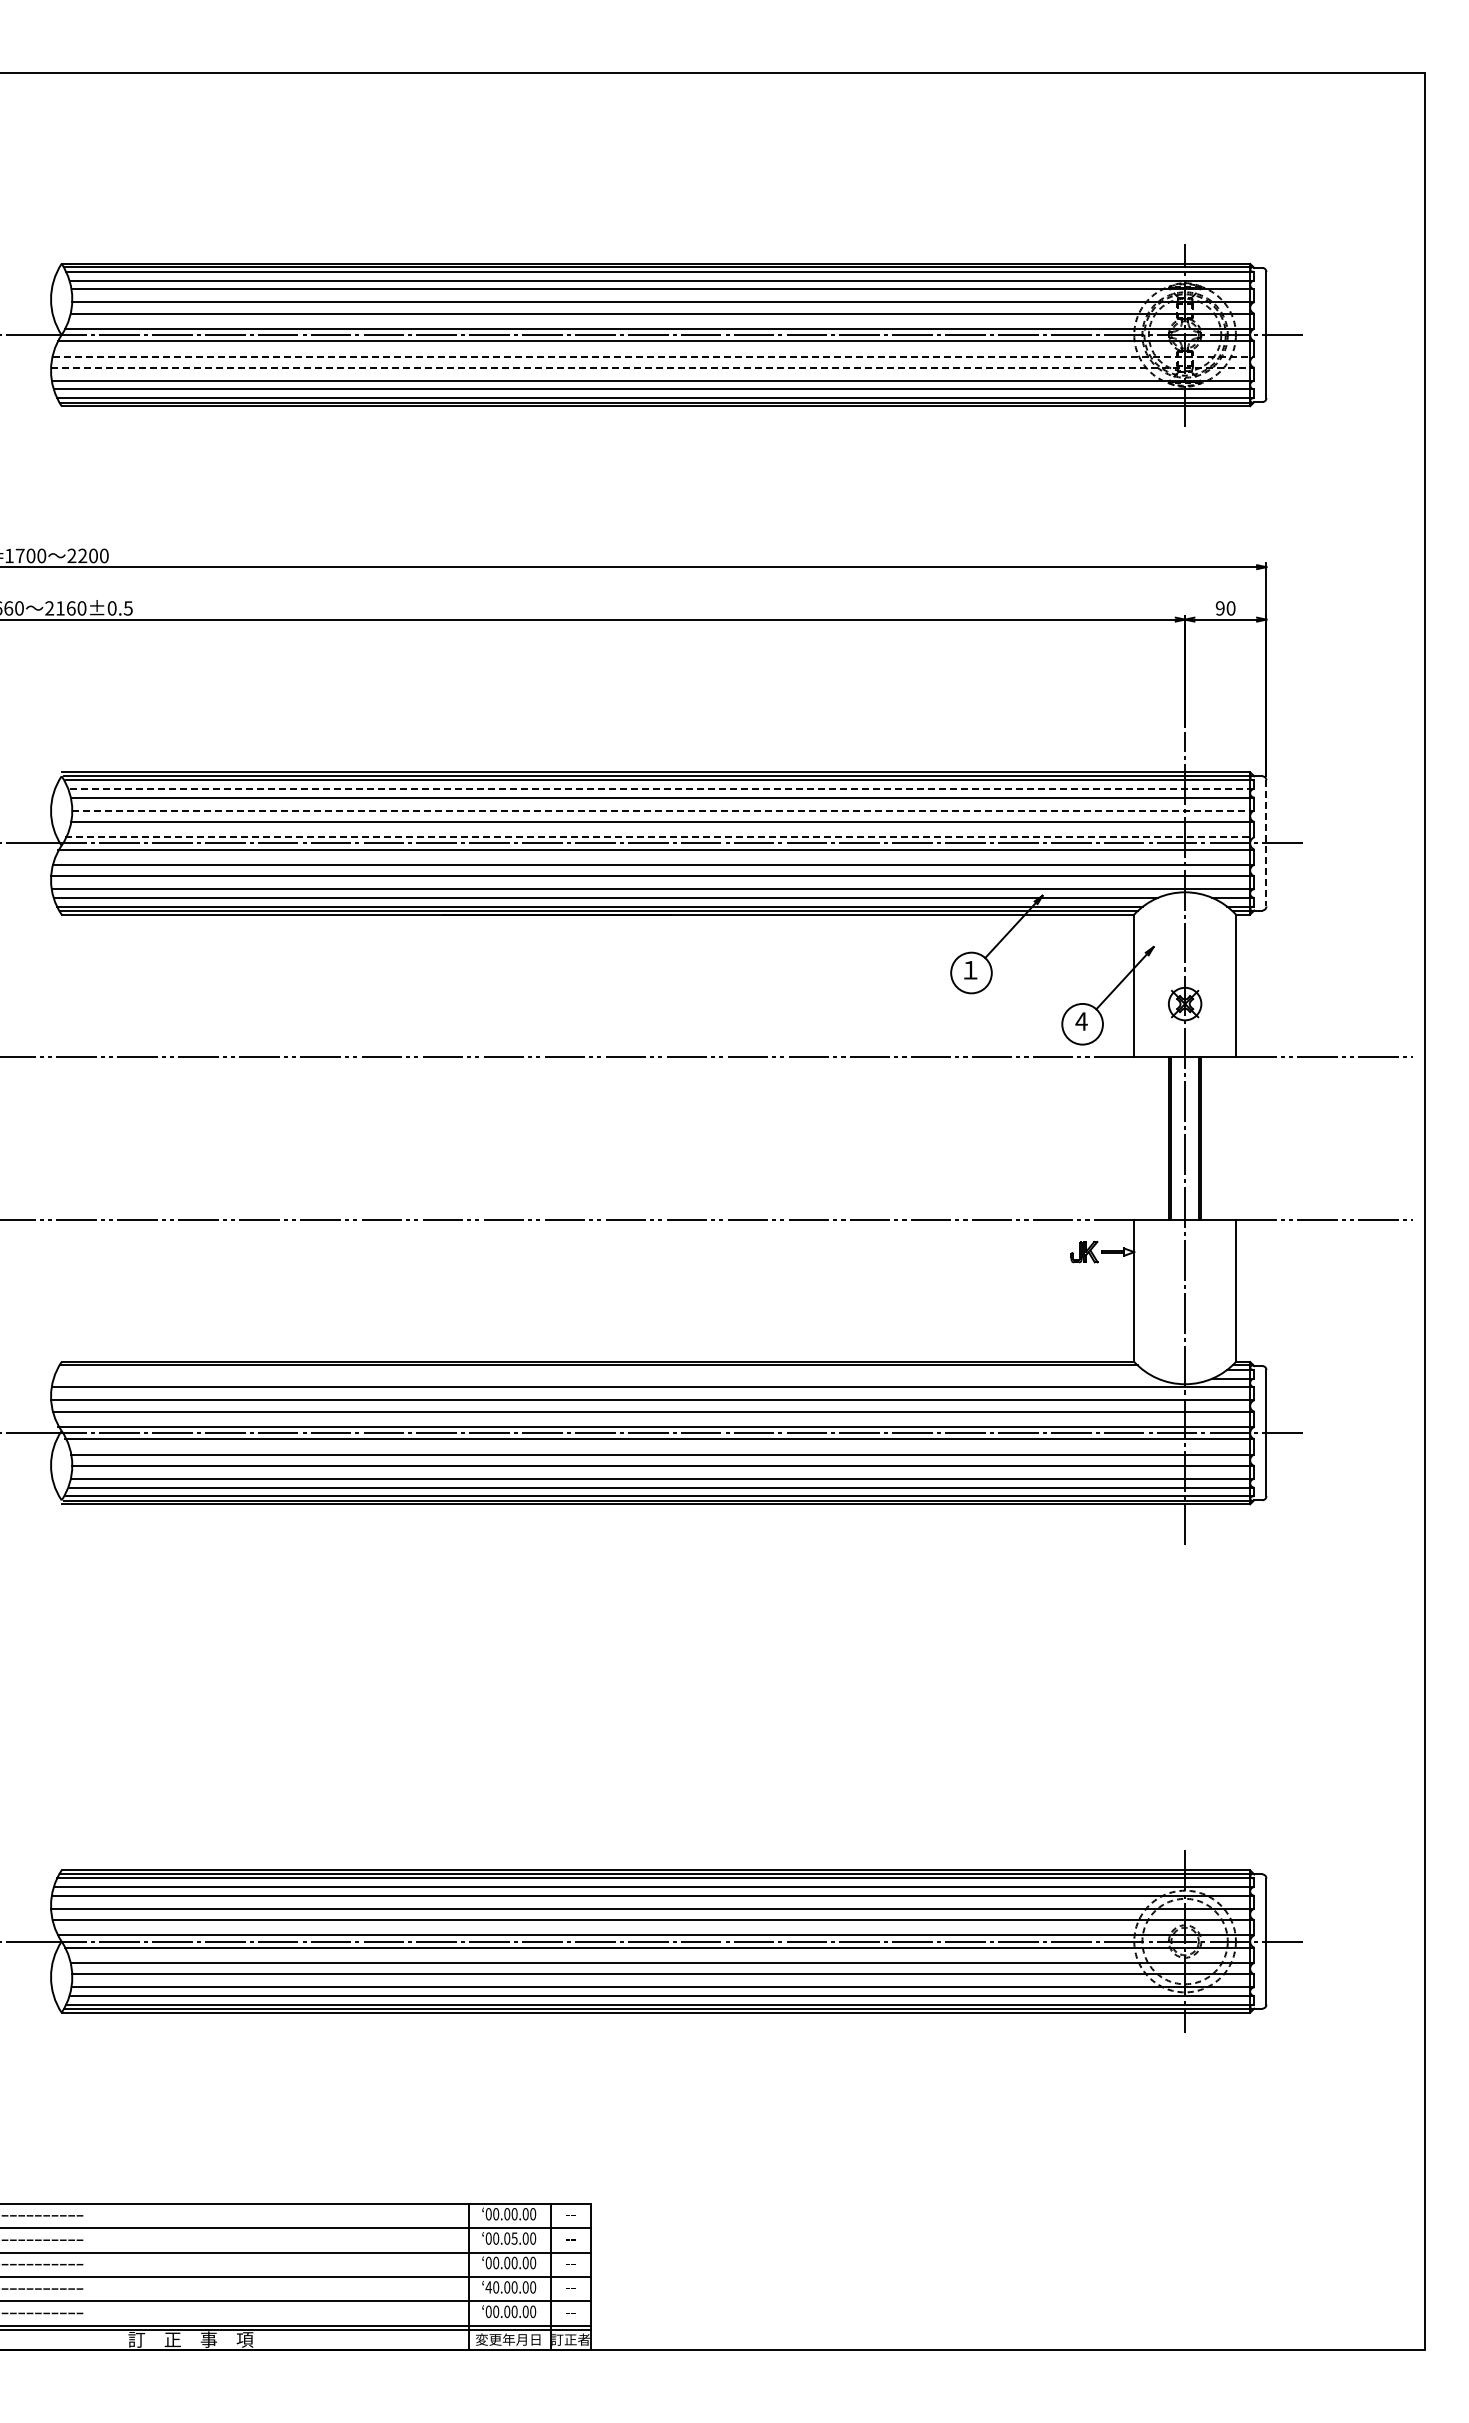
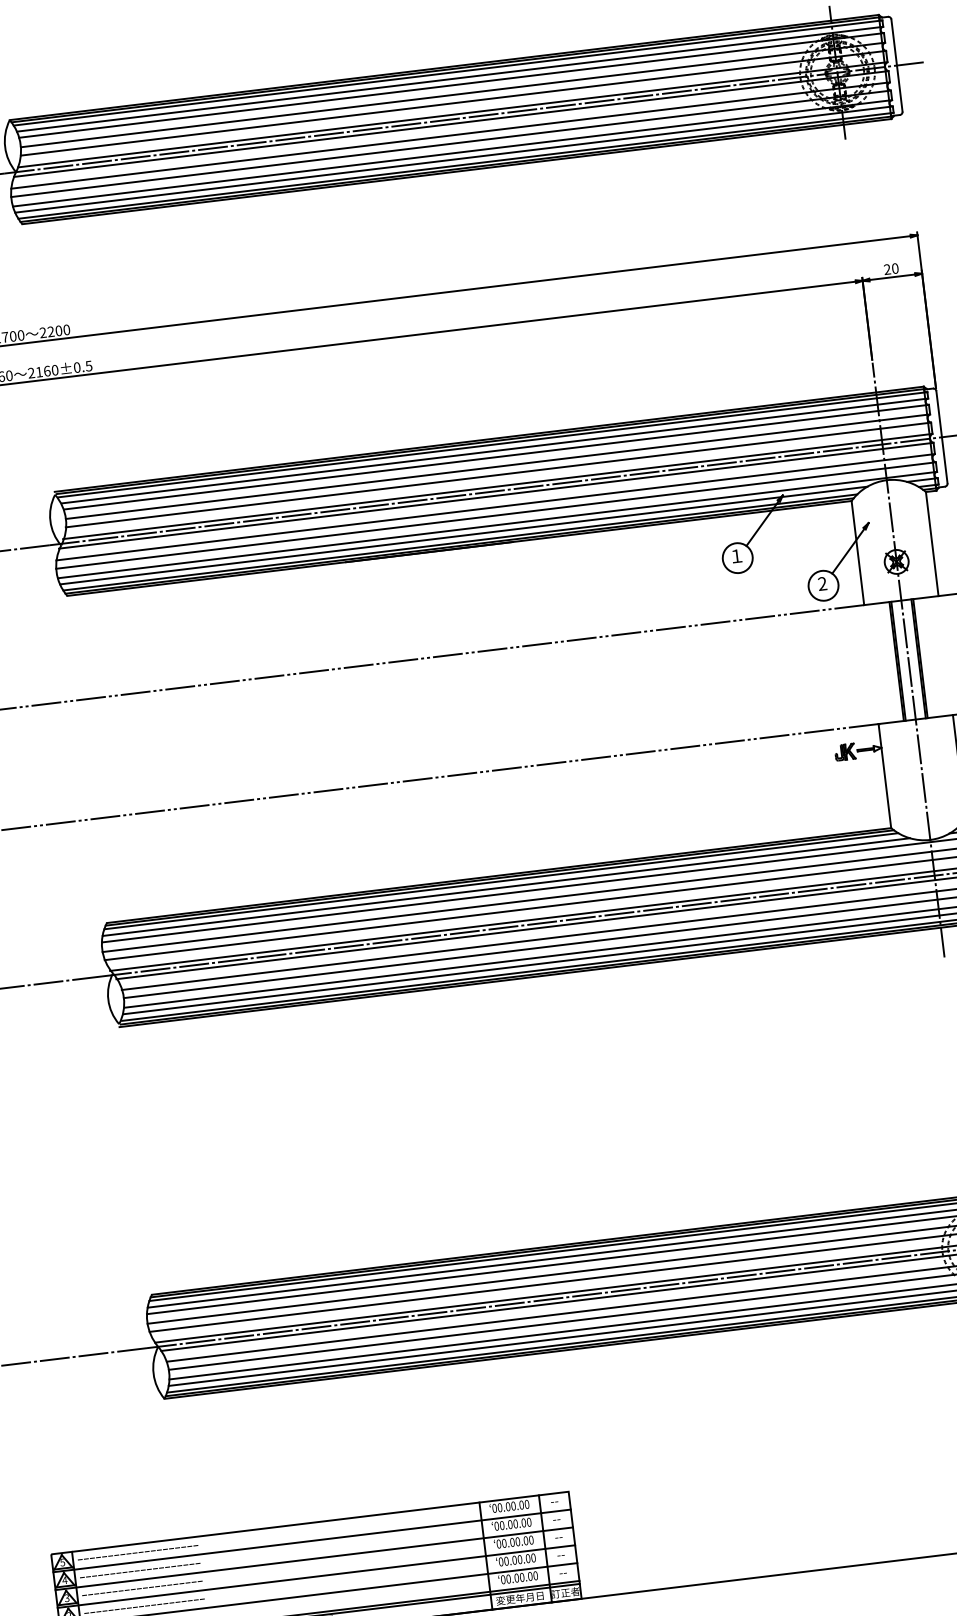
line: (653, 356) -> (450, 135), dashed -> solid
line: (652, 367) -> (450, 143), dashed -> solid
text: (1219, 608) -> (886, 269), 90 -> 20
line: (662, 788) -> (495, 450), dashed -> solid
line: (663, 810) -> (498, 466), dashed -> solid
line: (659, 837) -> (497, 486), dashed -> solid
line: (1266, 843) -> (941, 437), dashed -> solid
text: (1081, 1021) -> (822, 583), 4 -> 2
line: (600, 1369) -> (501, 880), added
line: (605, 1378) -> (506, 887), added
text: (514, 2238) -> (515, 1523), 00.05.00 -> 00.00.00
text: (488, 2287) -> (500, 1561), 40.00.00 -> 00.00.00

